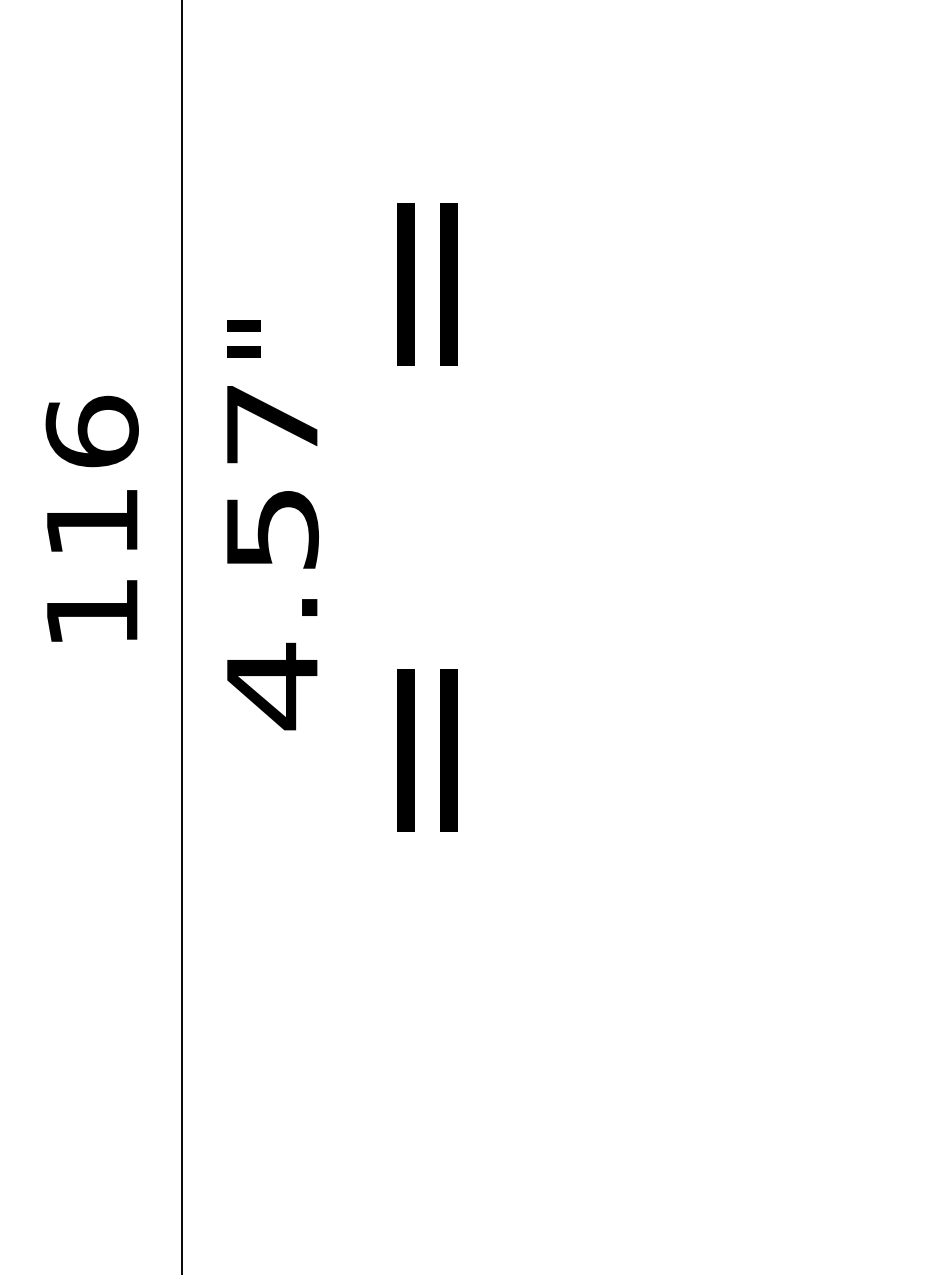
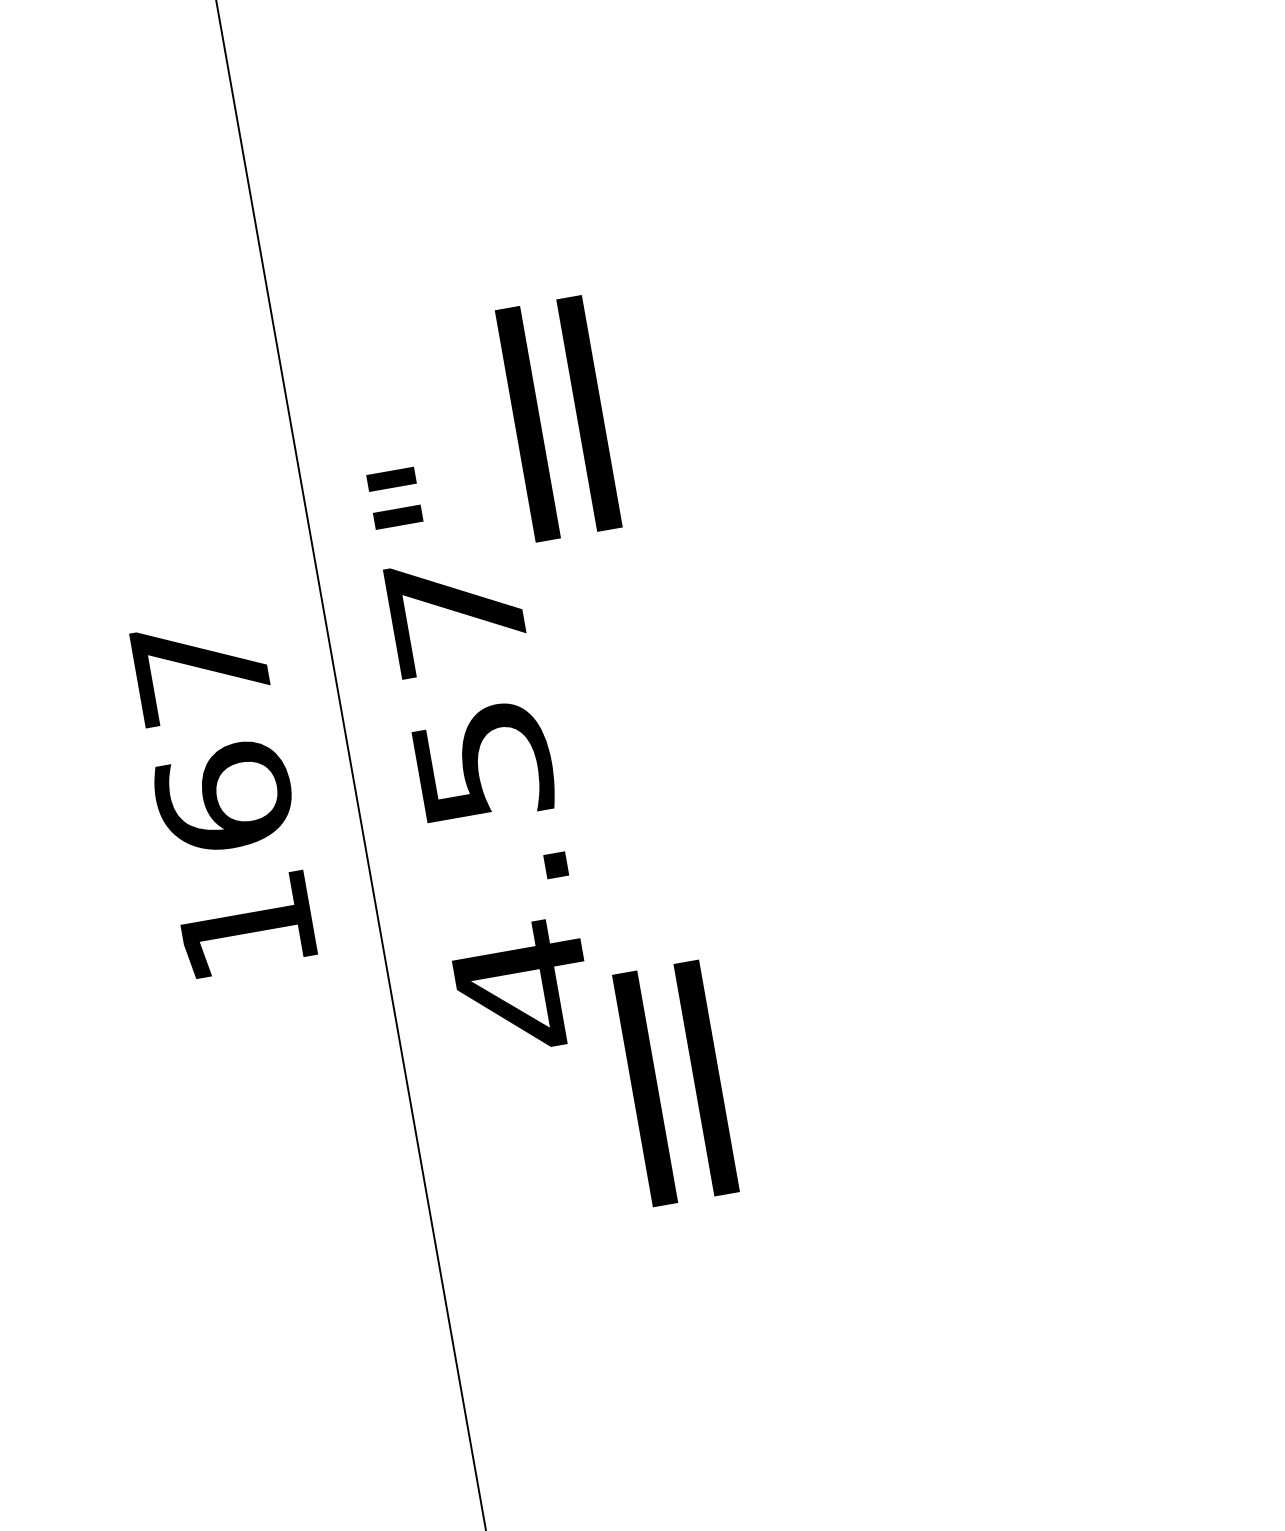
text: (91, 476) -> (211, 733), 116 -> 167
text: (427, 517) -> (616, 751), moved

